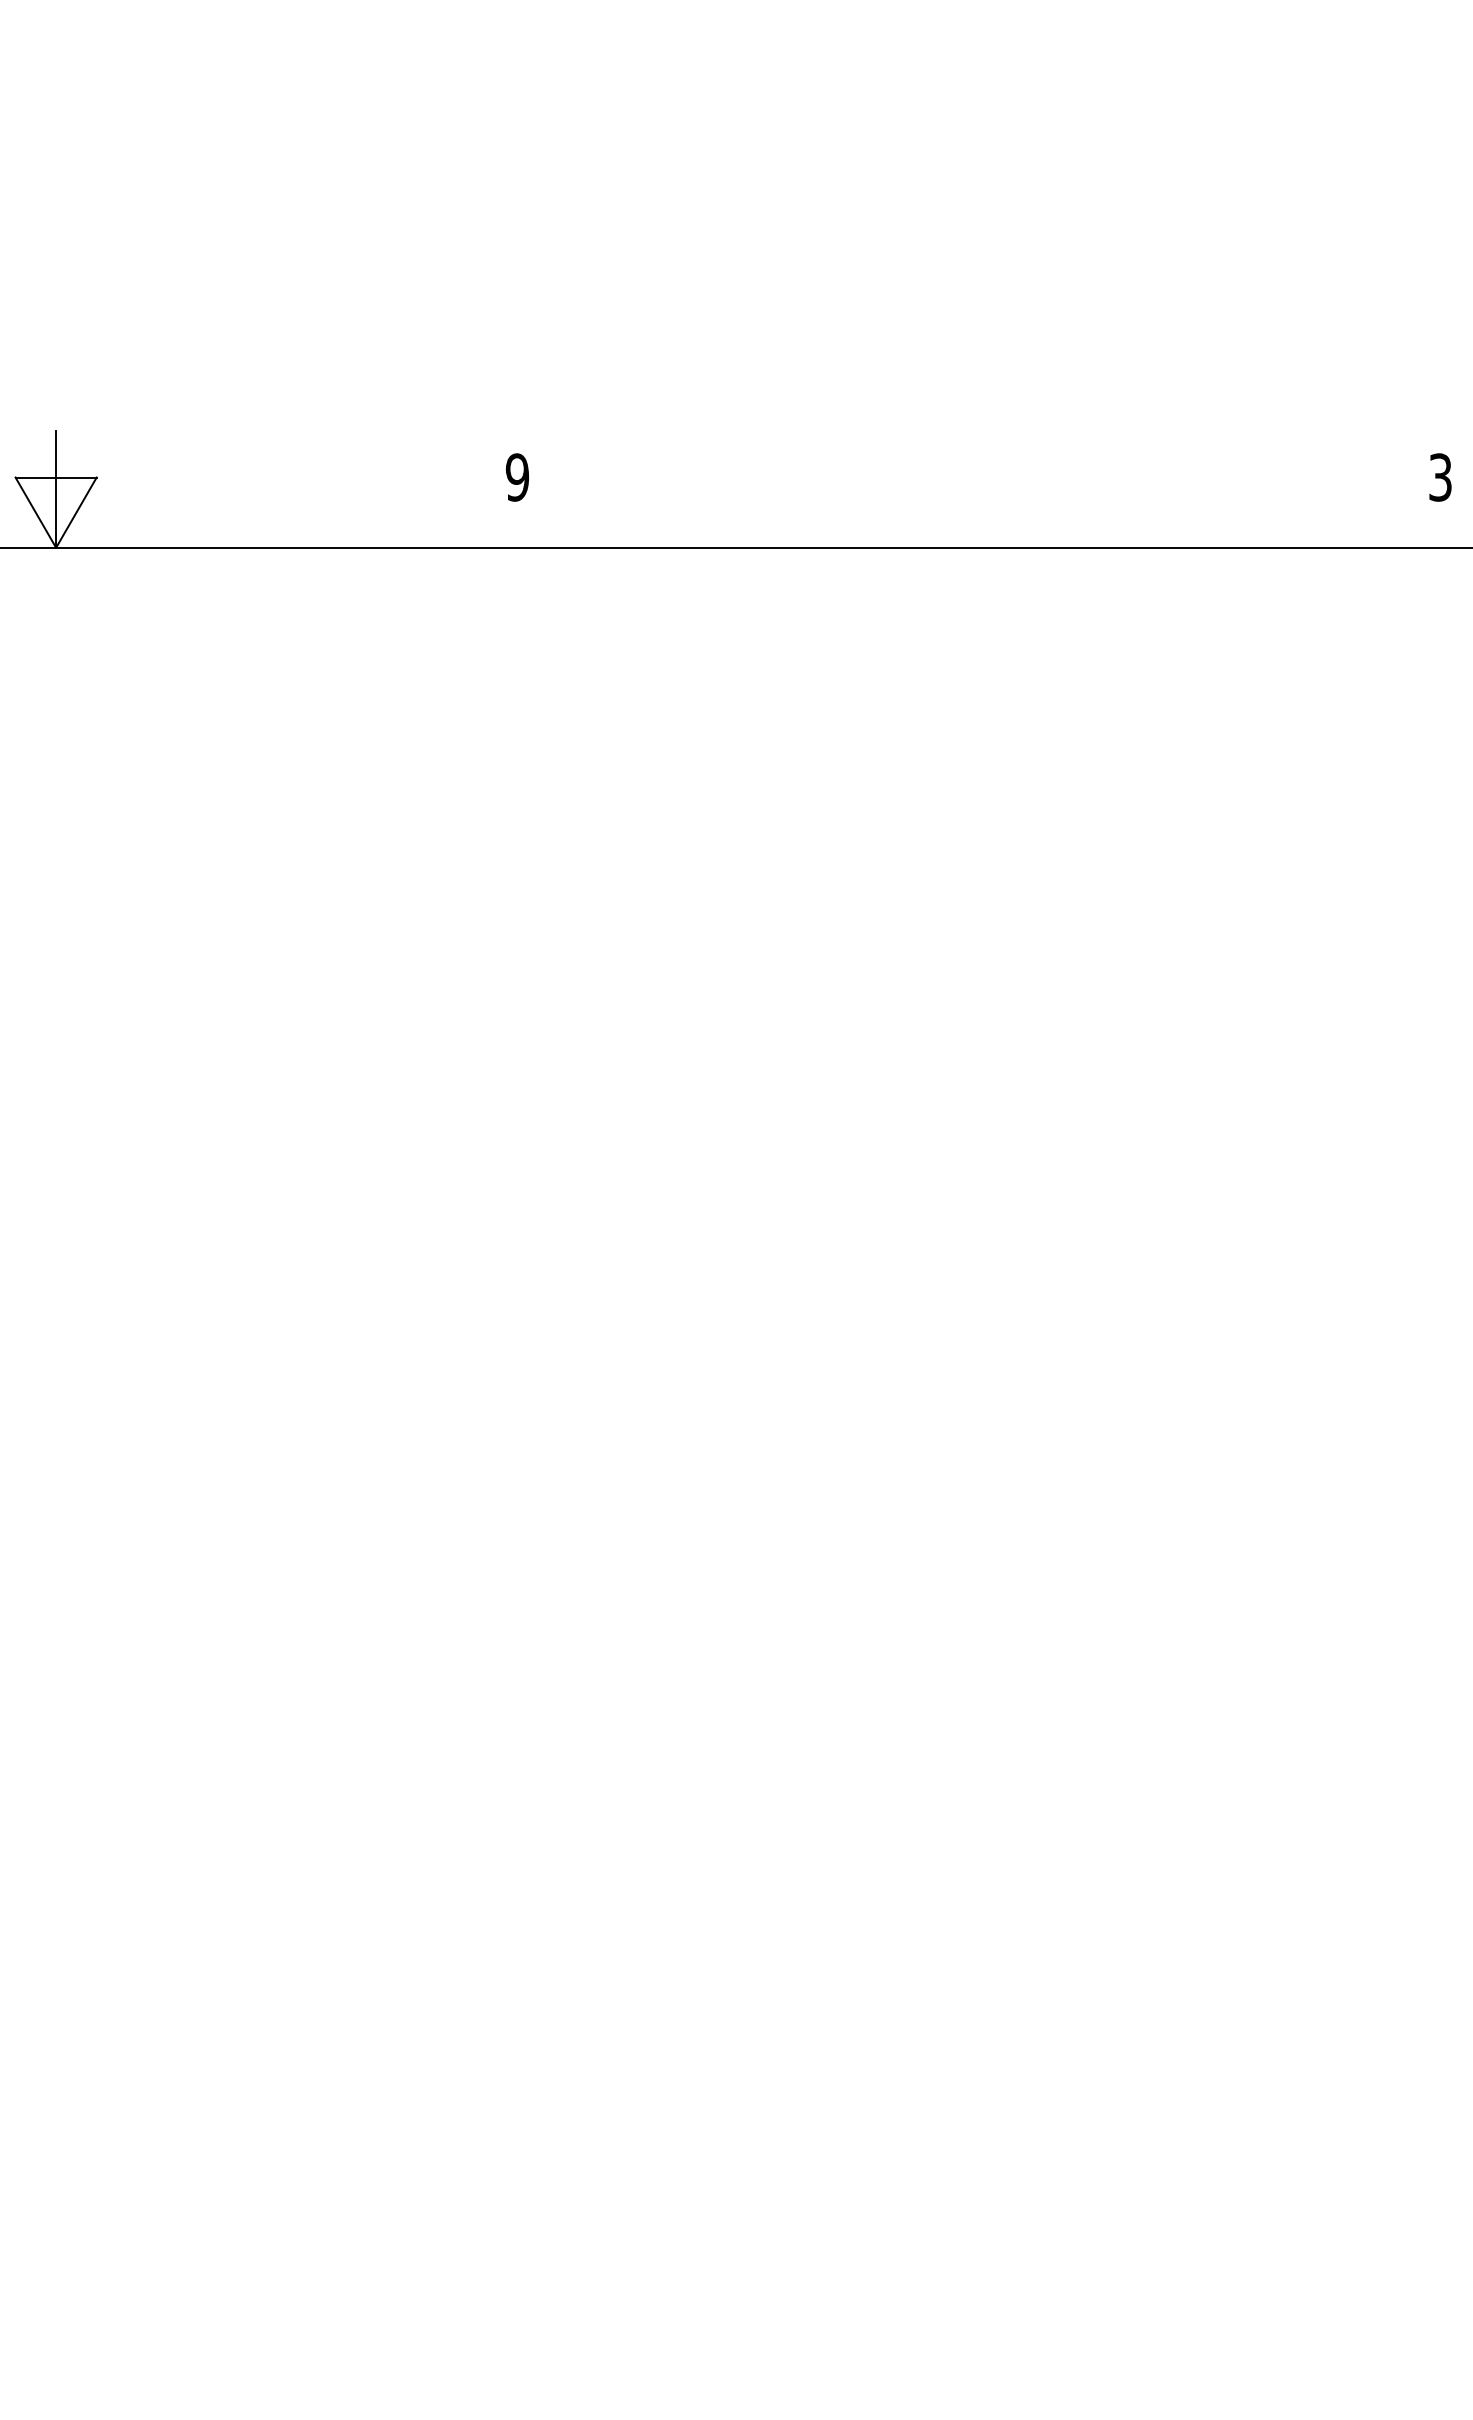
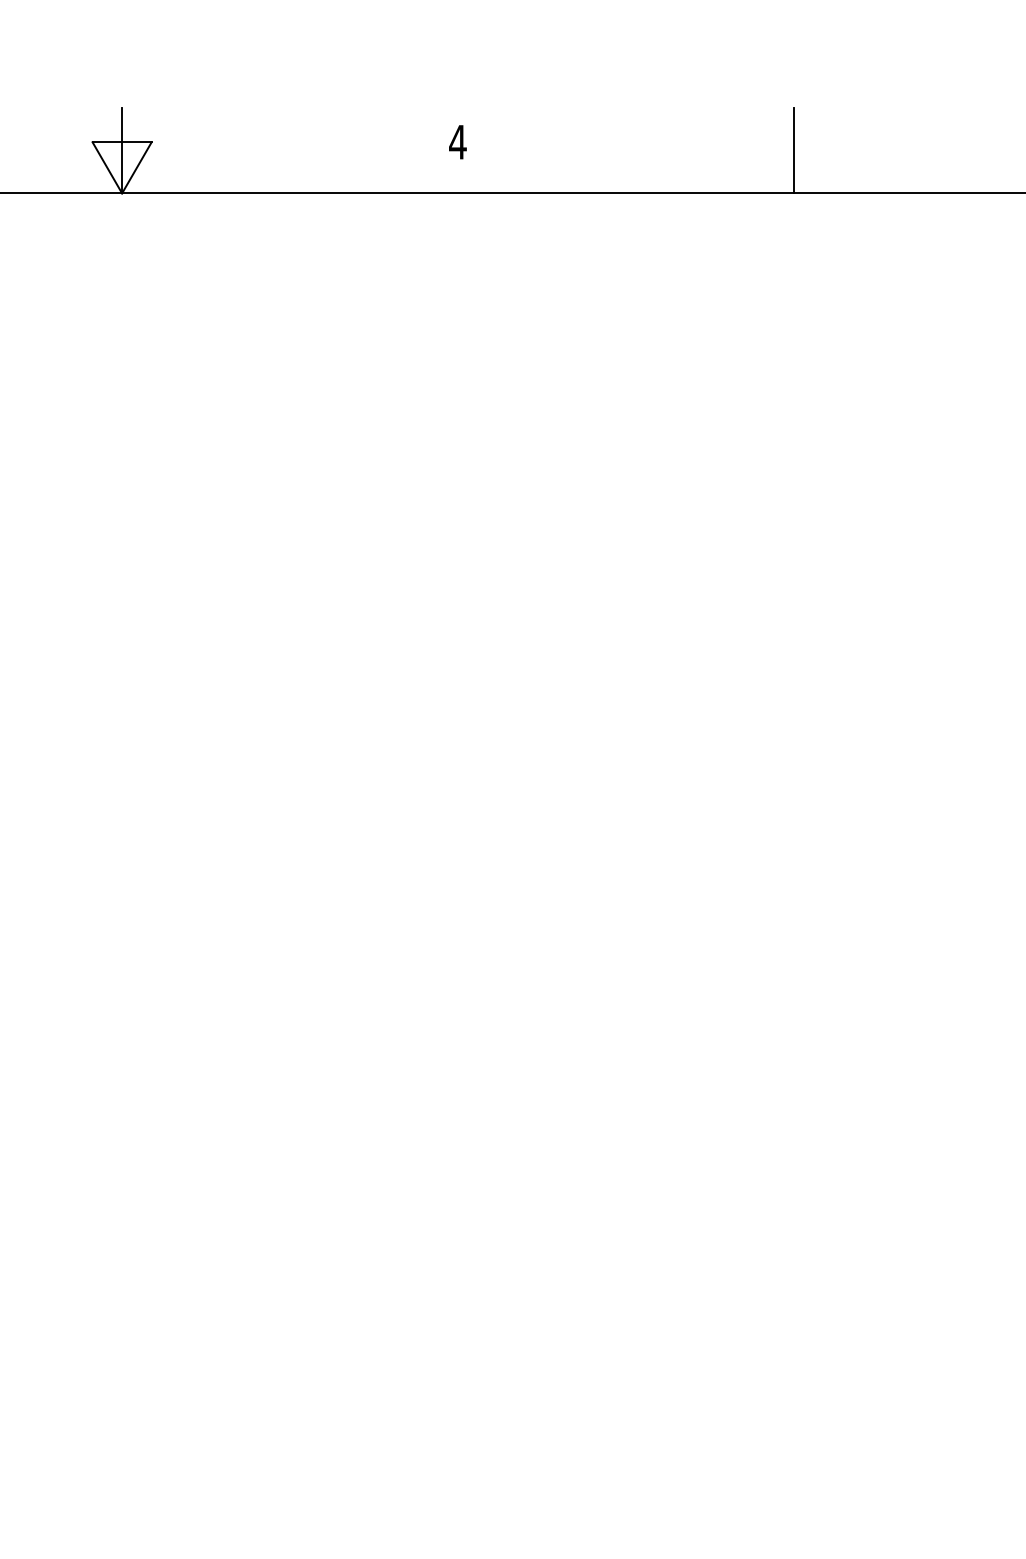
text: (517, 477) -> (457, 142), 9 -> 4
line: (979, 488) -> (794, 150), added

